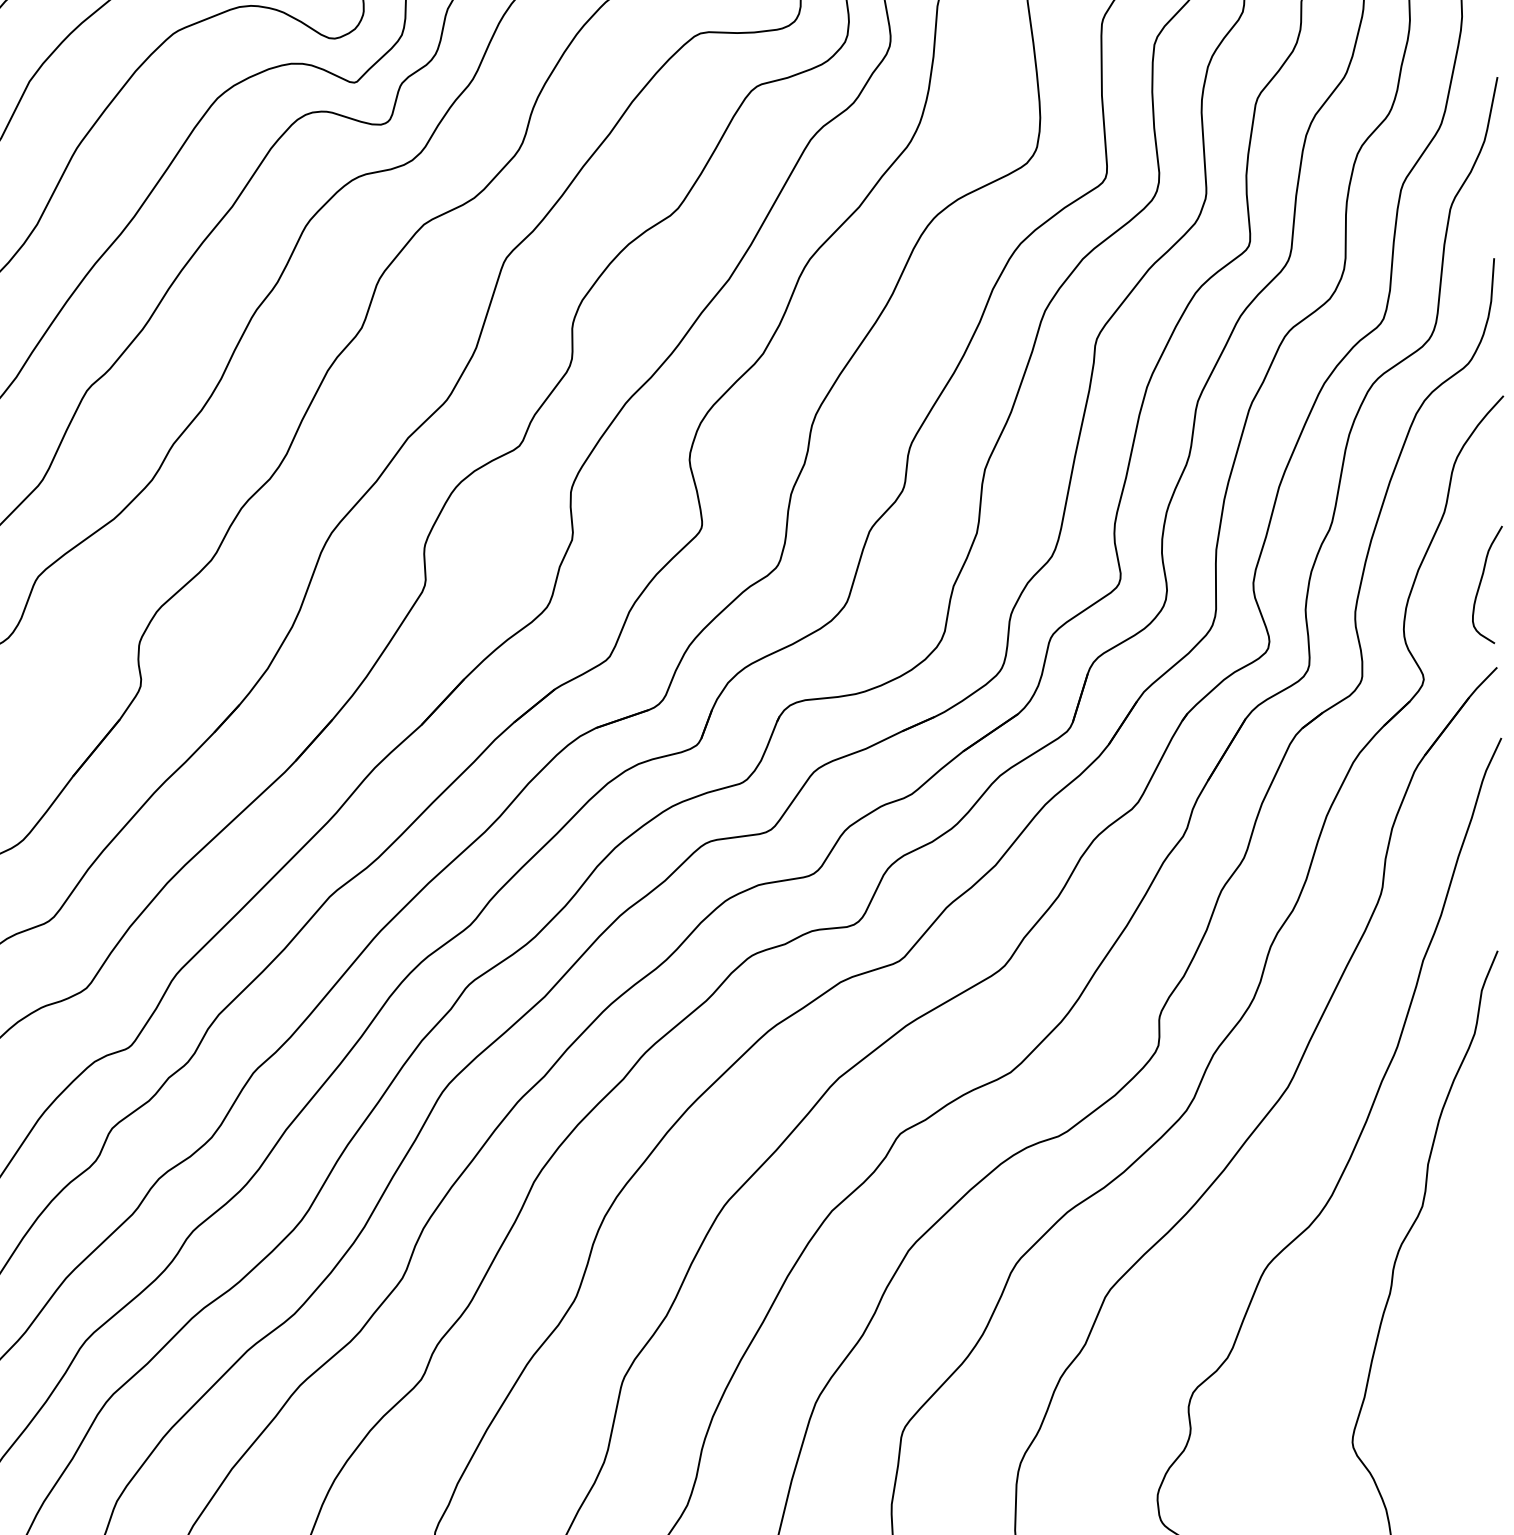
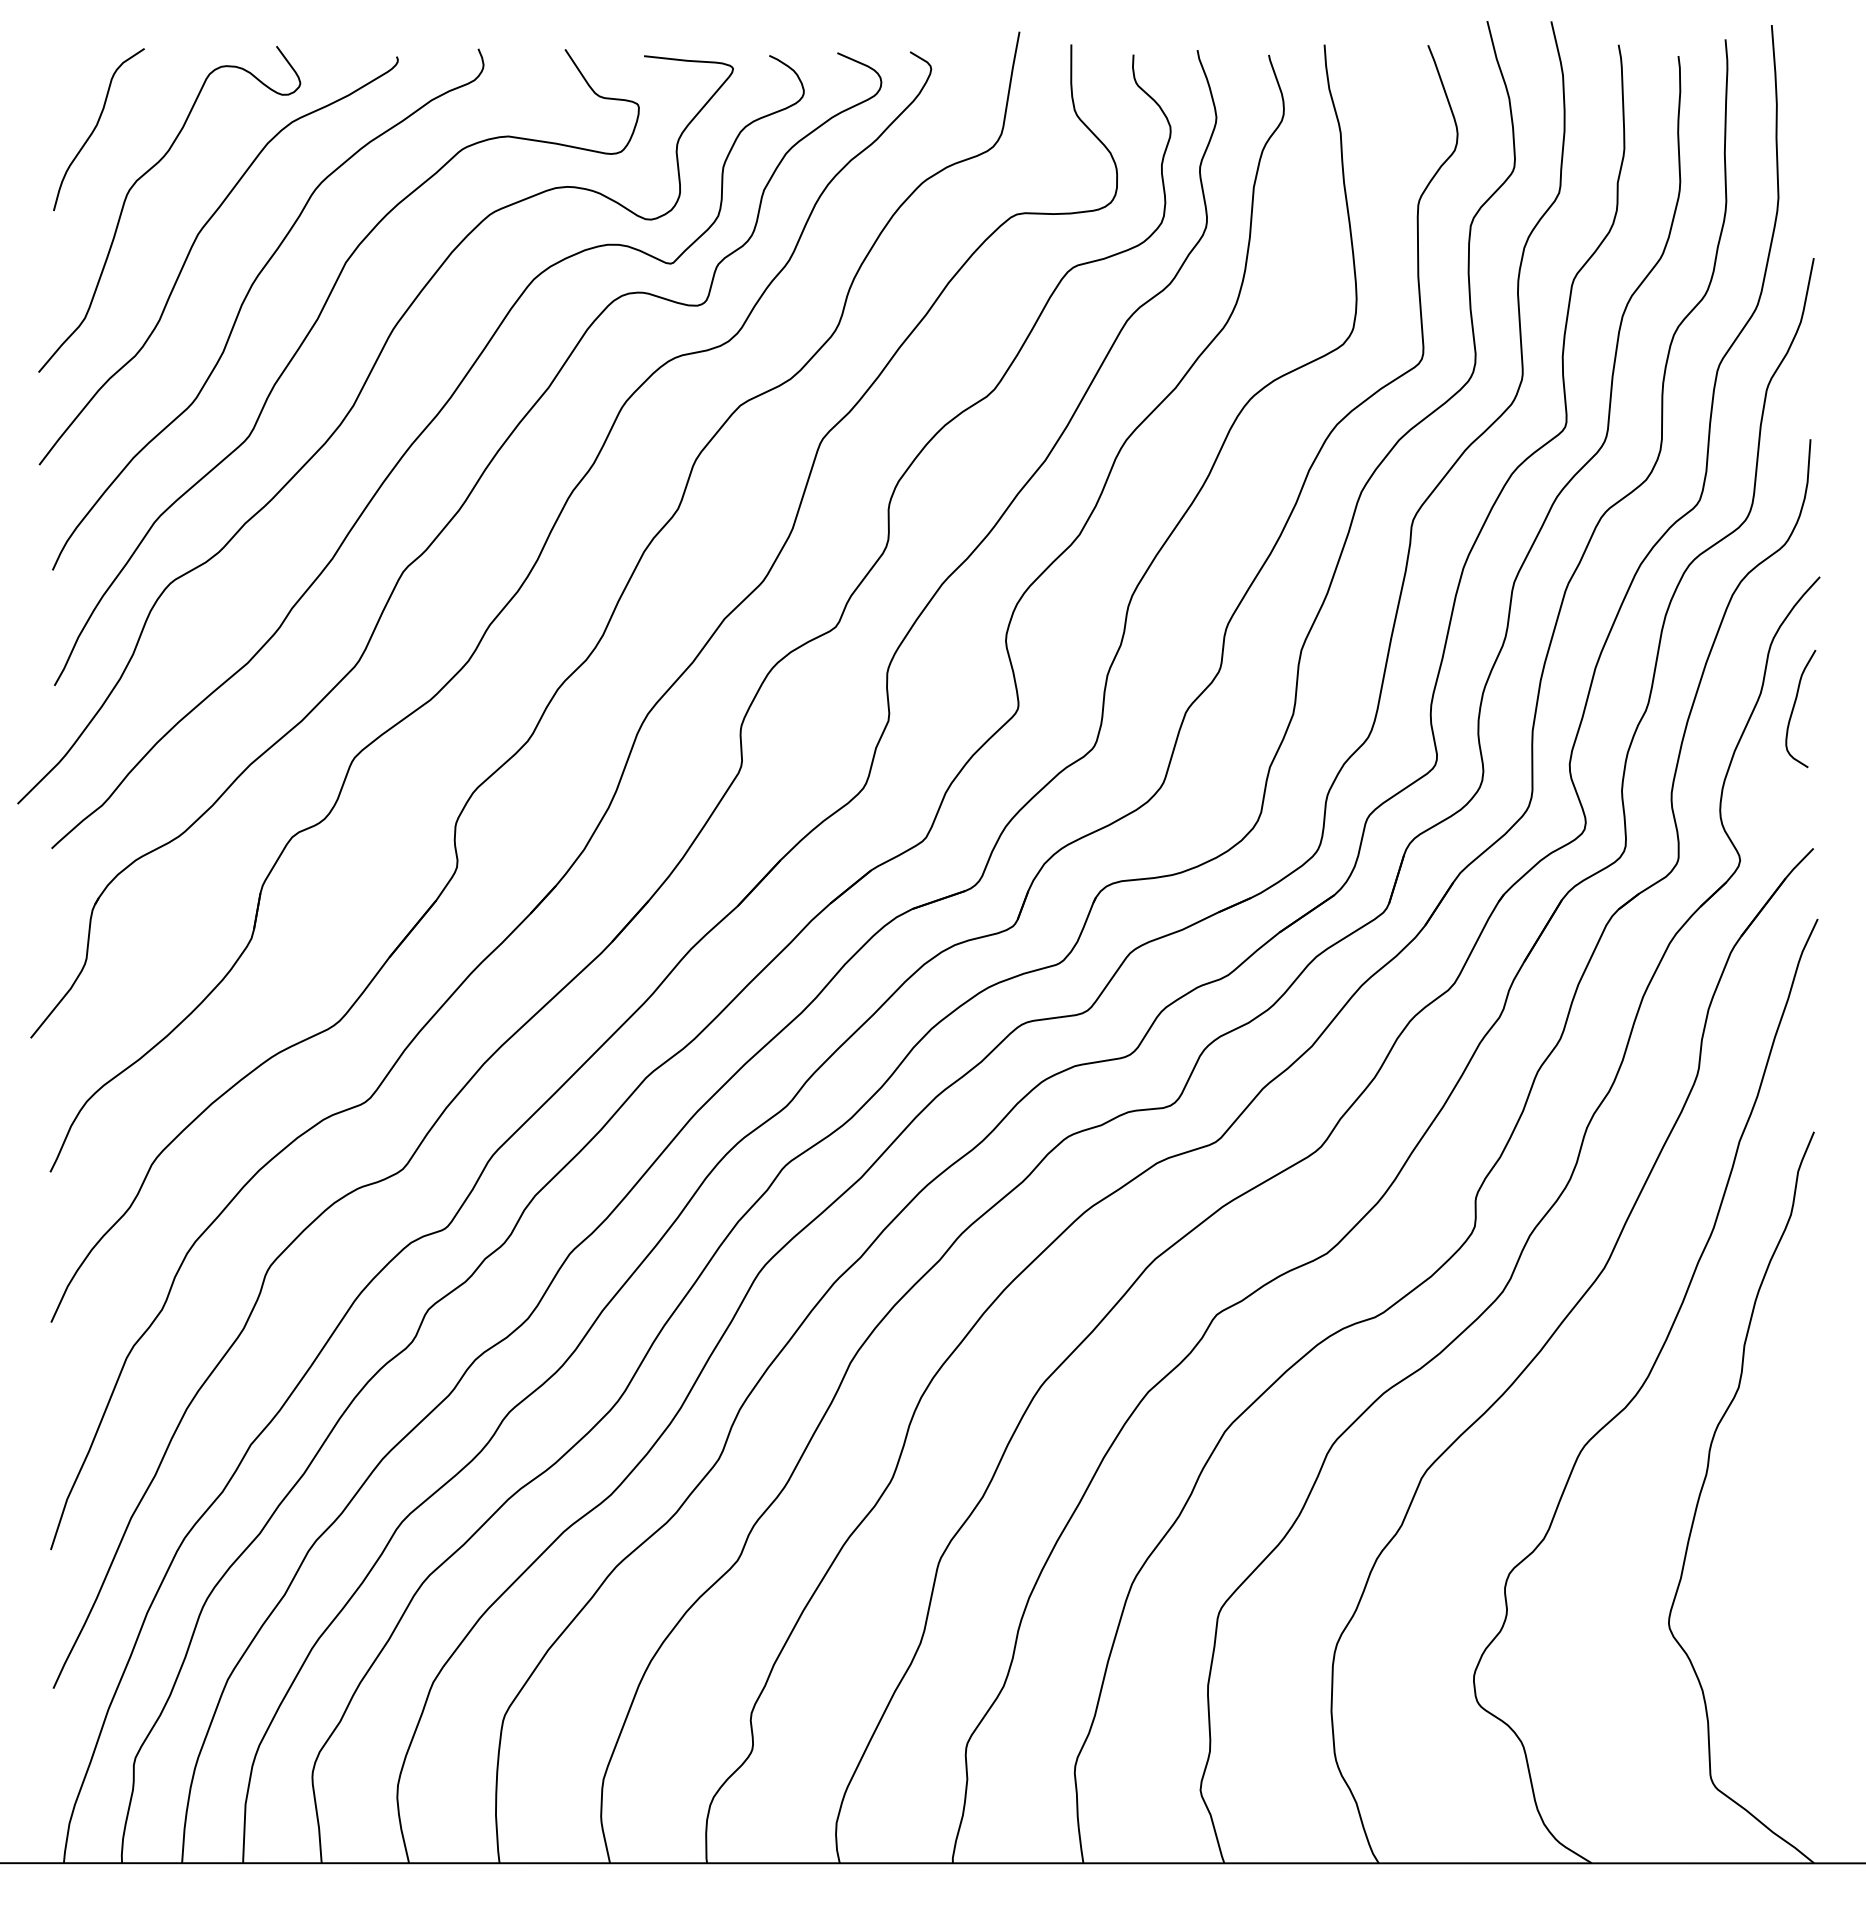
curve: (1481, 584) -> (1794, 708), moved

